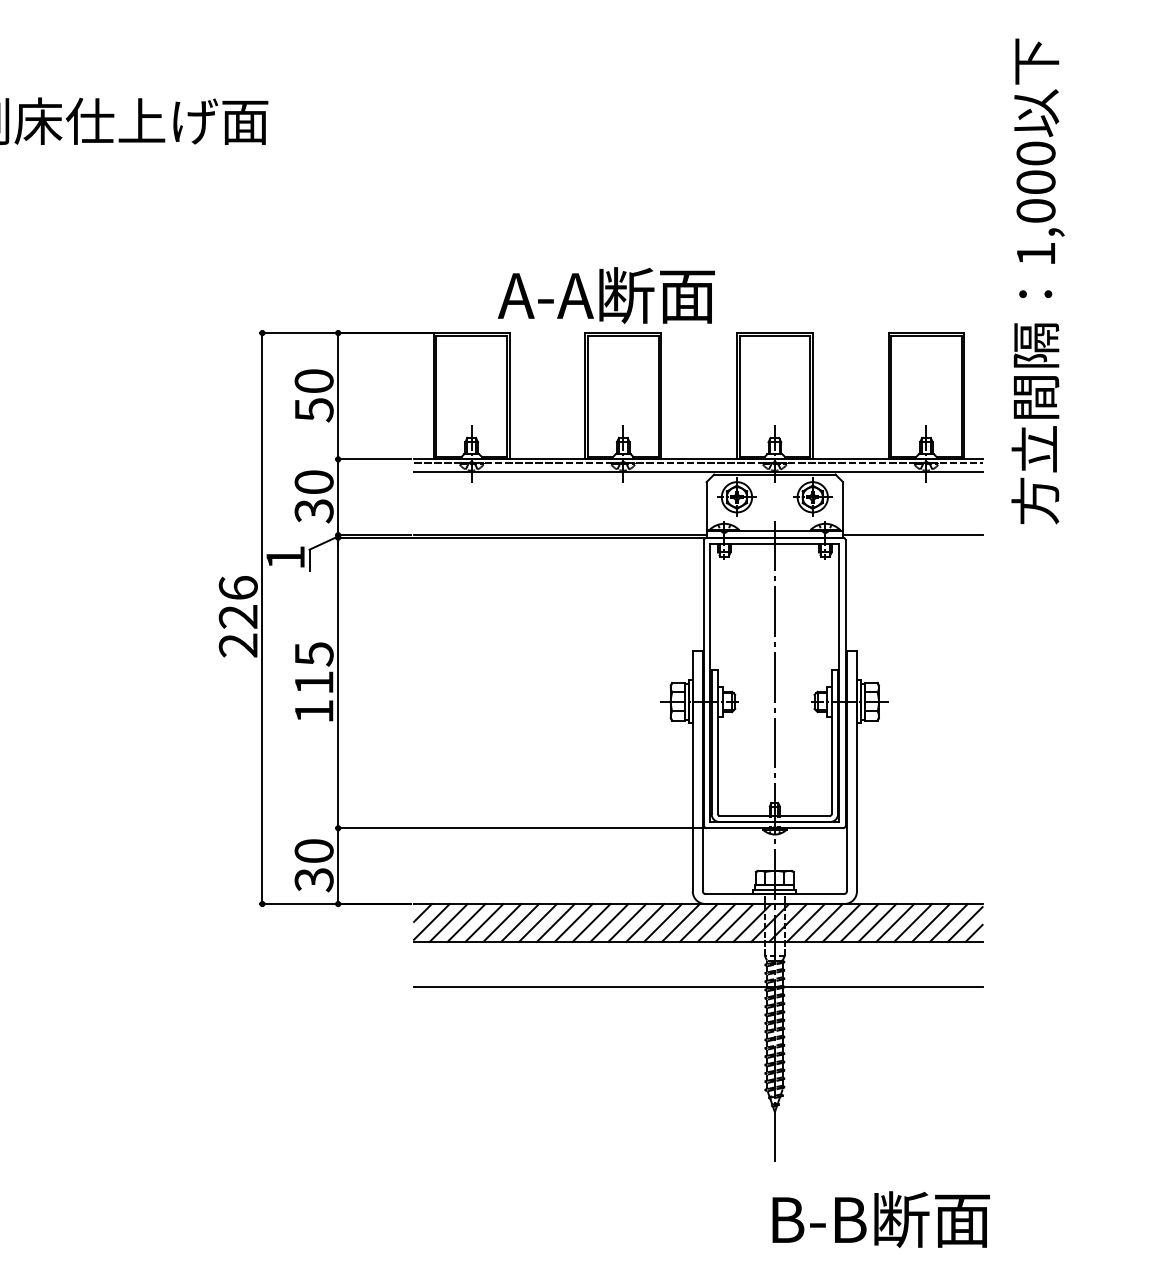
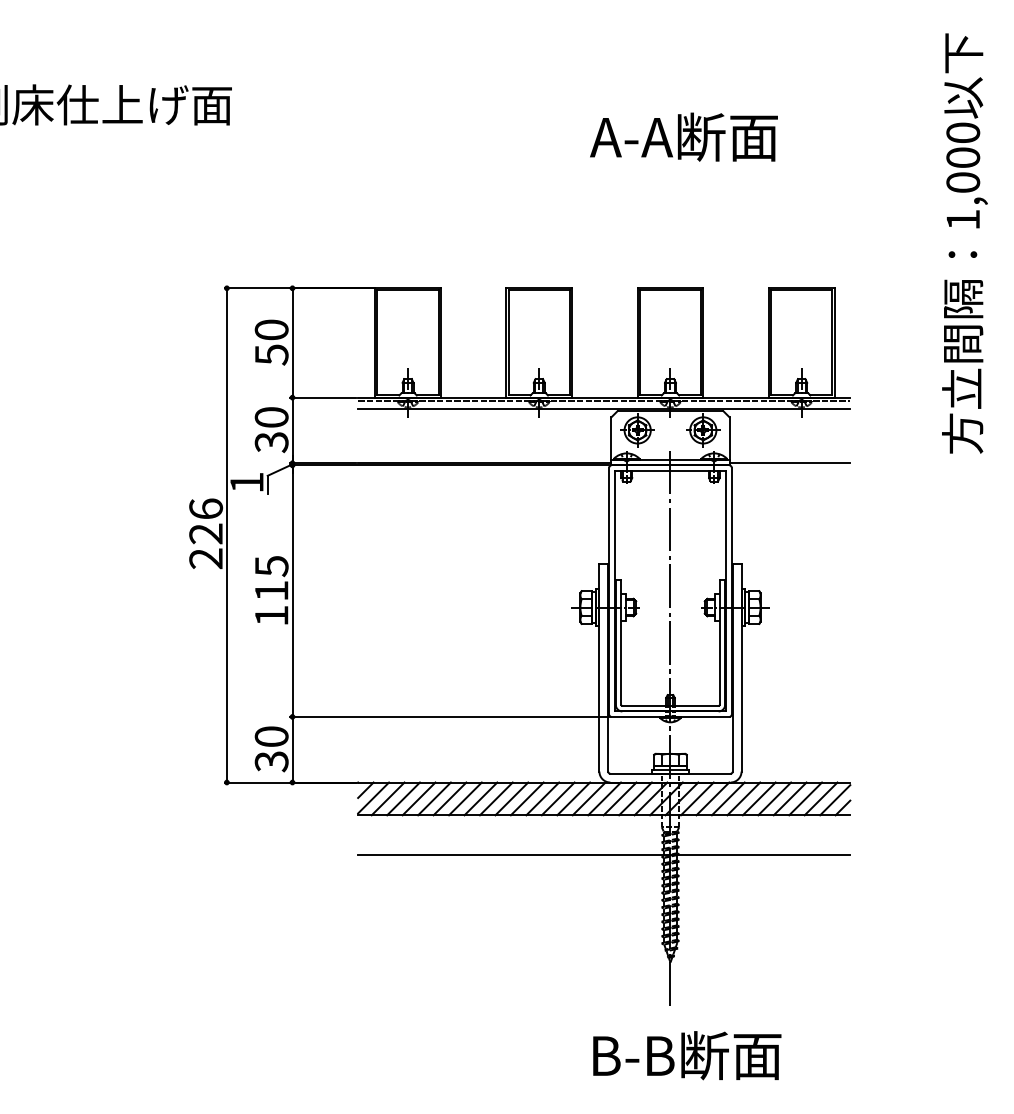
text: (1037, 281) -> (964, 243), moved
text: (605, 295) -> (683, 137), moved
text: (880, 1219) -> (686, 1055), moved

